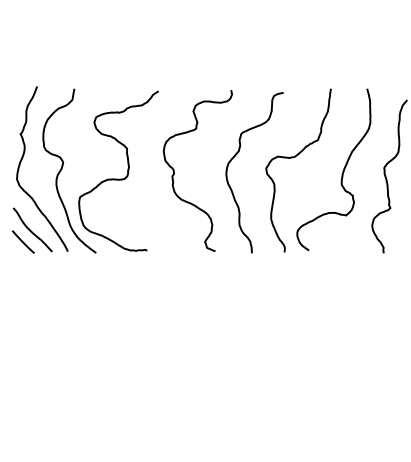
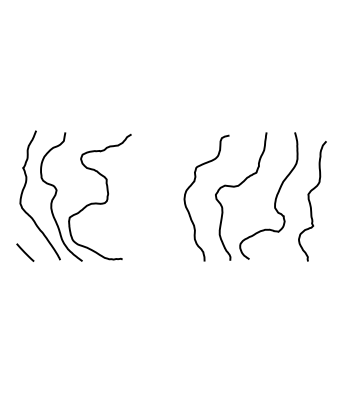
curve: (175, 170) -> (144, 196), removed
curve: (31, 230) -> (31, 243), removed

